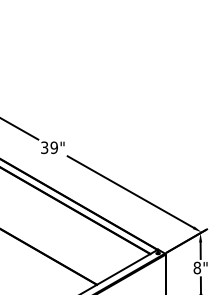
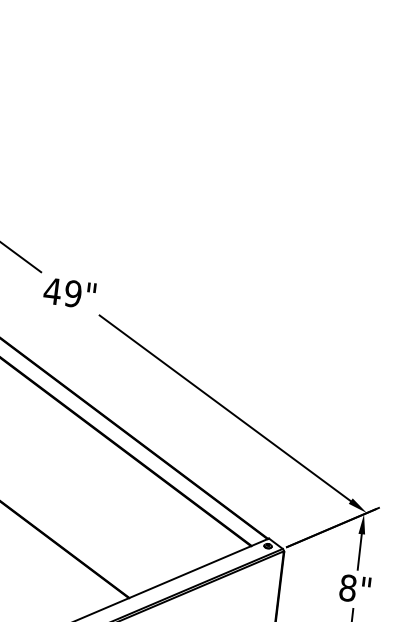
text: (44, 147) -> (52, 290), 39" -> 49"

